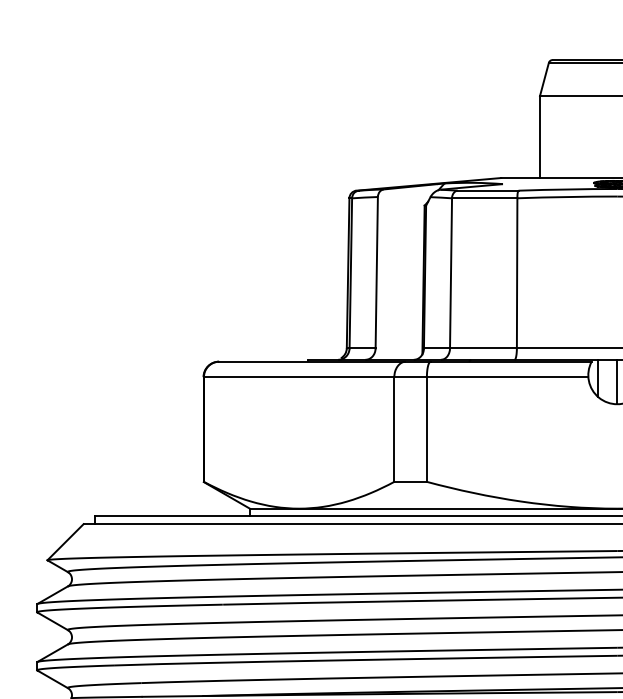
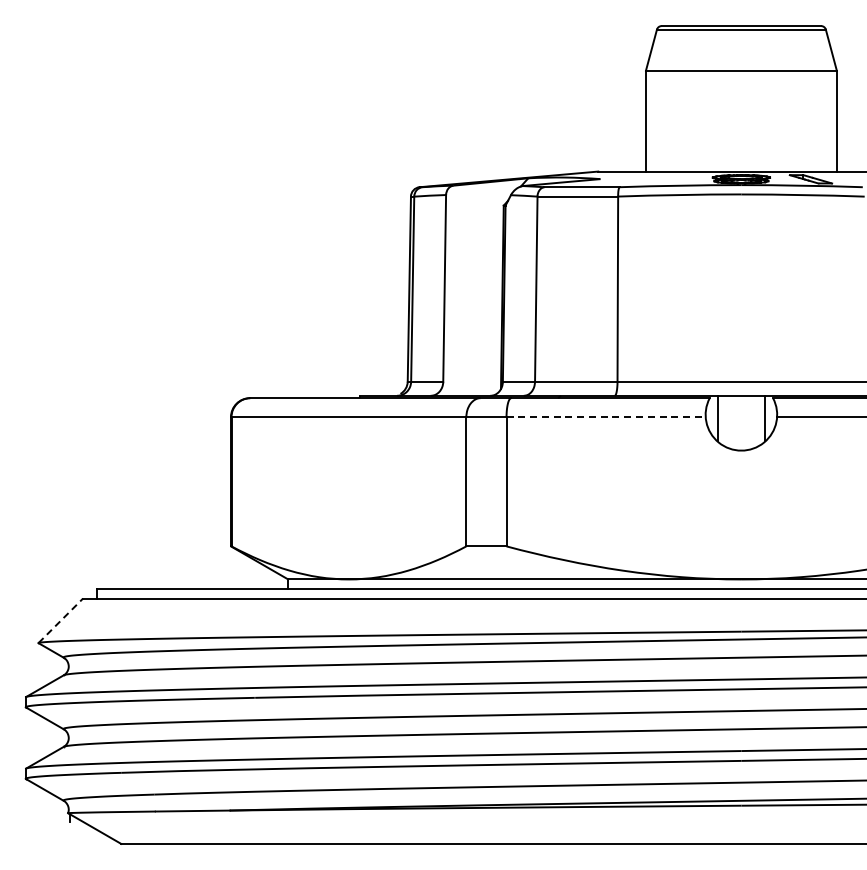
line: (507, 377) -> (606, 417), solid -> dashed
line: (617, 381) -> (741, 422), removed
line: (66, 541) -> (61, 620), solid -> dashed

